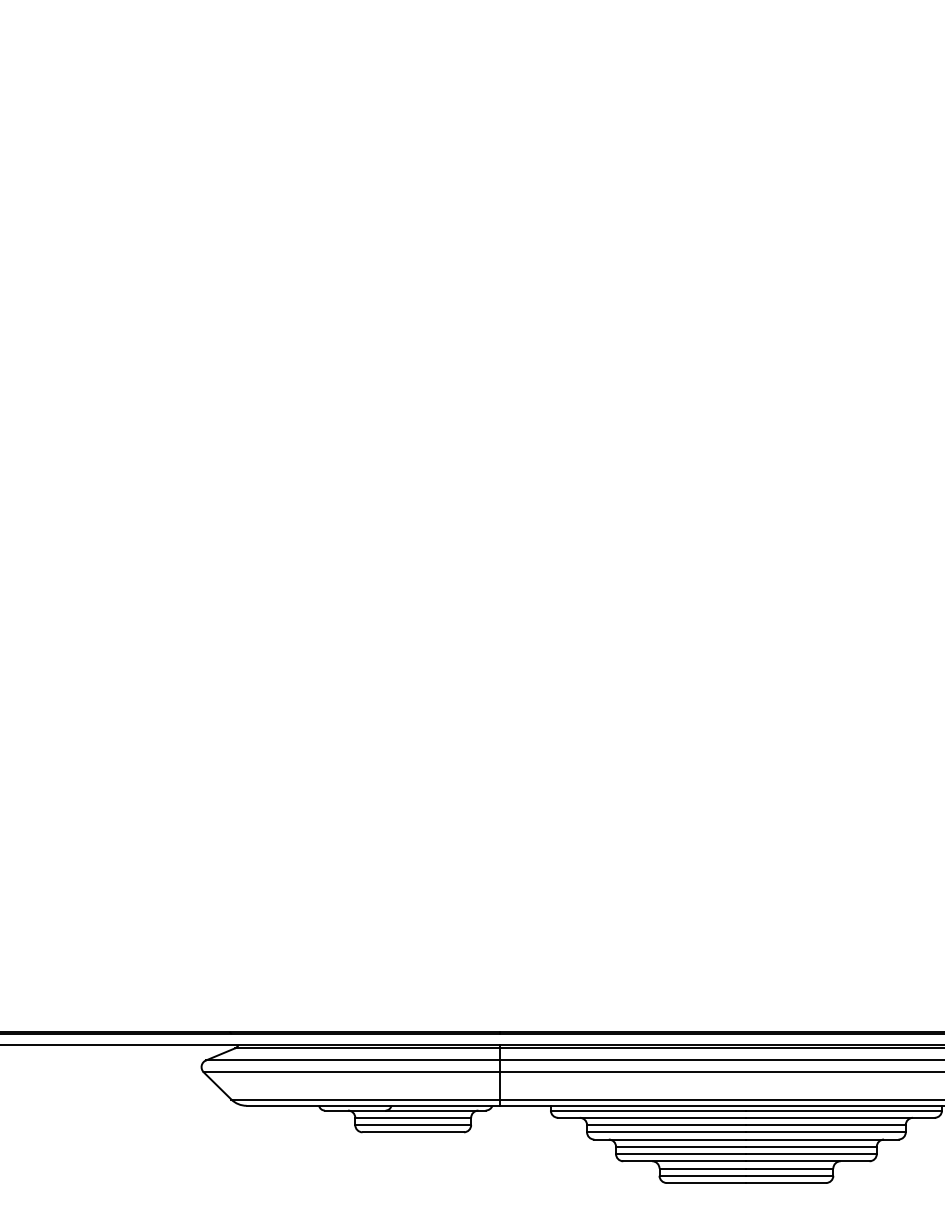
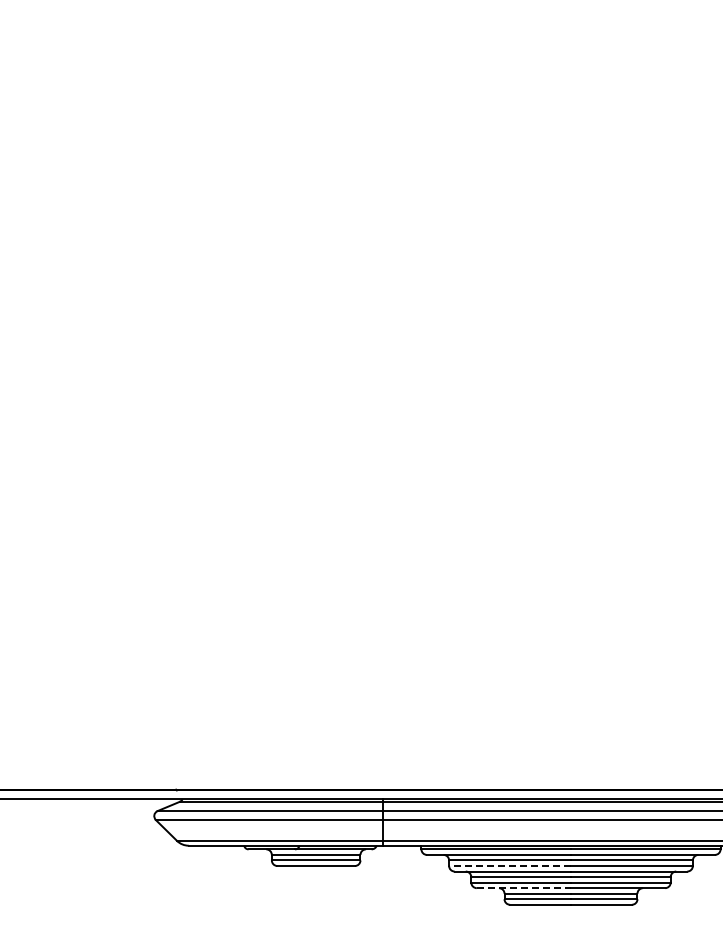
line: (667, 1132) -> (510, 866), solid -> dashed
line: (685, 1161) -> (524, 888), solid -> dashed

